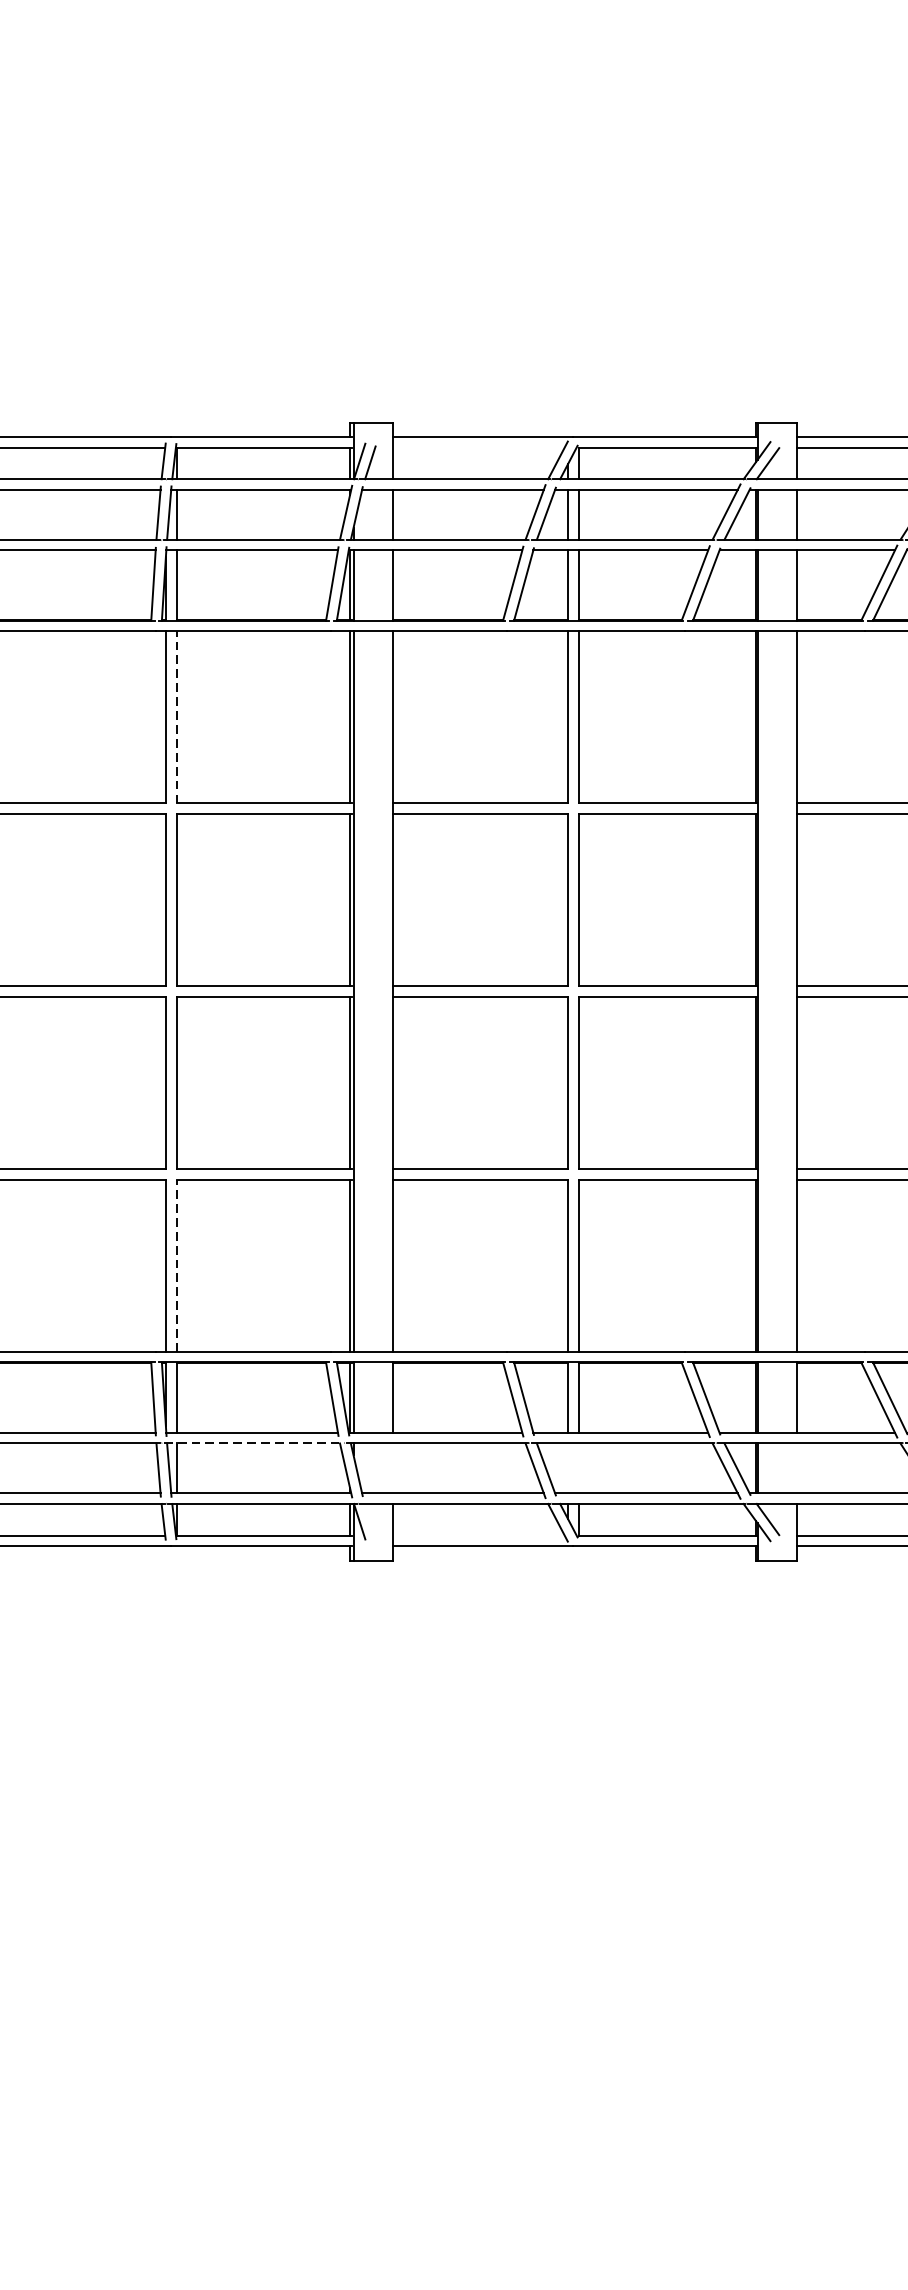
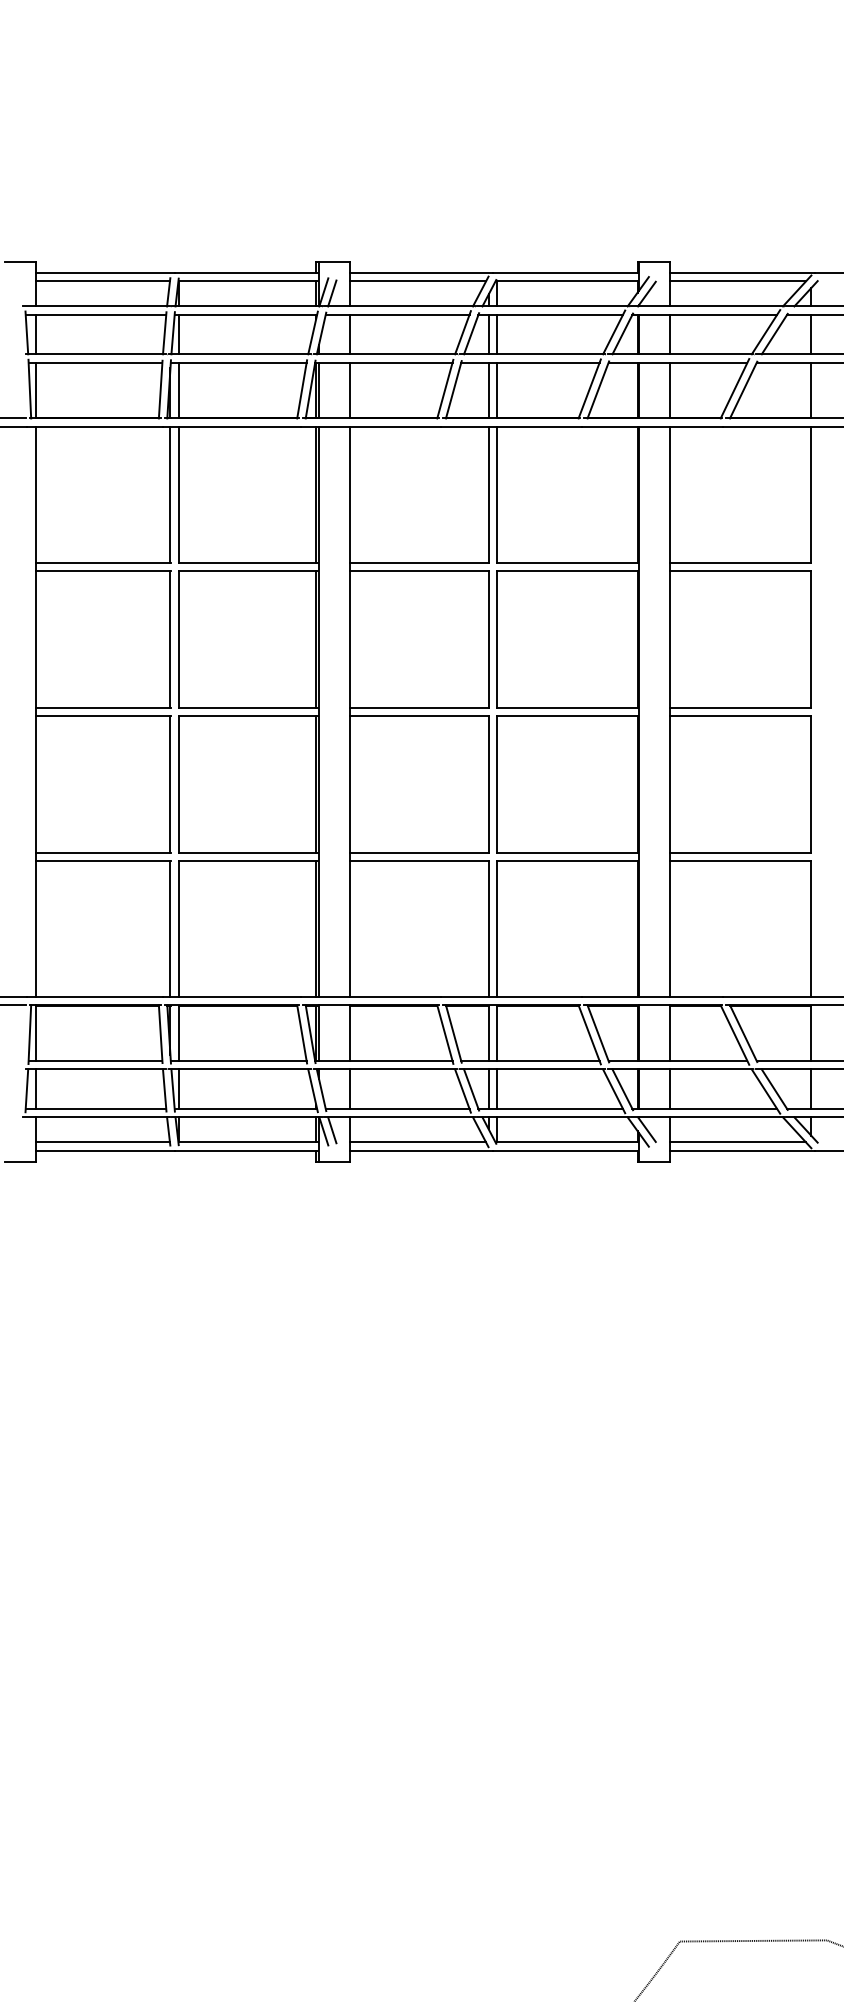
line: (478, 447) -> (417, 281), added
line: (176, 716) -> (178, 494), dashed -> solid
line: (176, 1265) -> (178, 928), dashed -> solid
line: (253, 1443) -> (239, 1069), dashed -> solid
line: (392, 1467) -> (349, 1088), added
line: (567, 1467) -> (488, 1088), added
line: (579, 1467) -> (497, 1088), added
line: (797, 1467) -> (670, 1088), added
line: (370, 1520) -> (332, 1130), added
line: (478, 1535) -> (417, 1142), added

